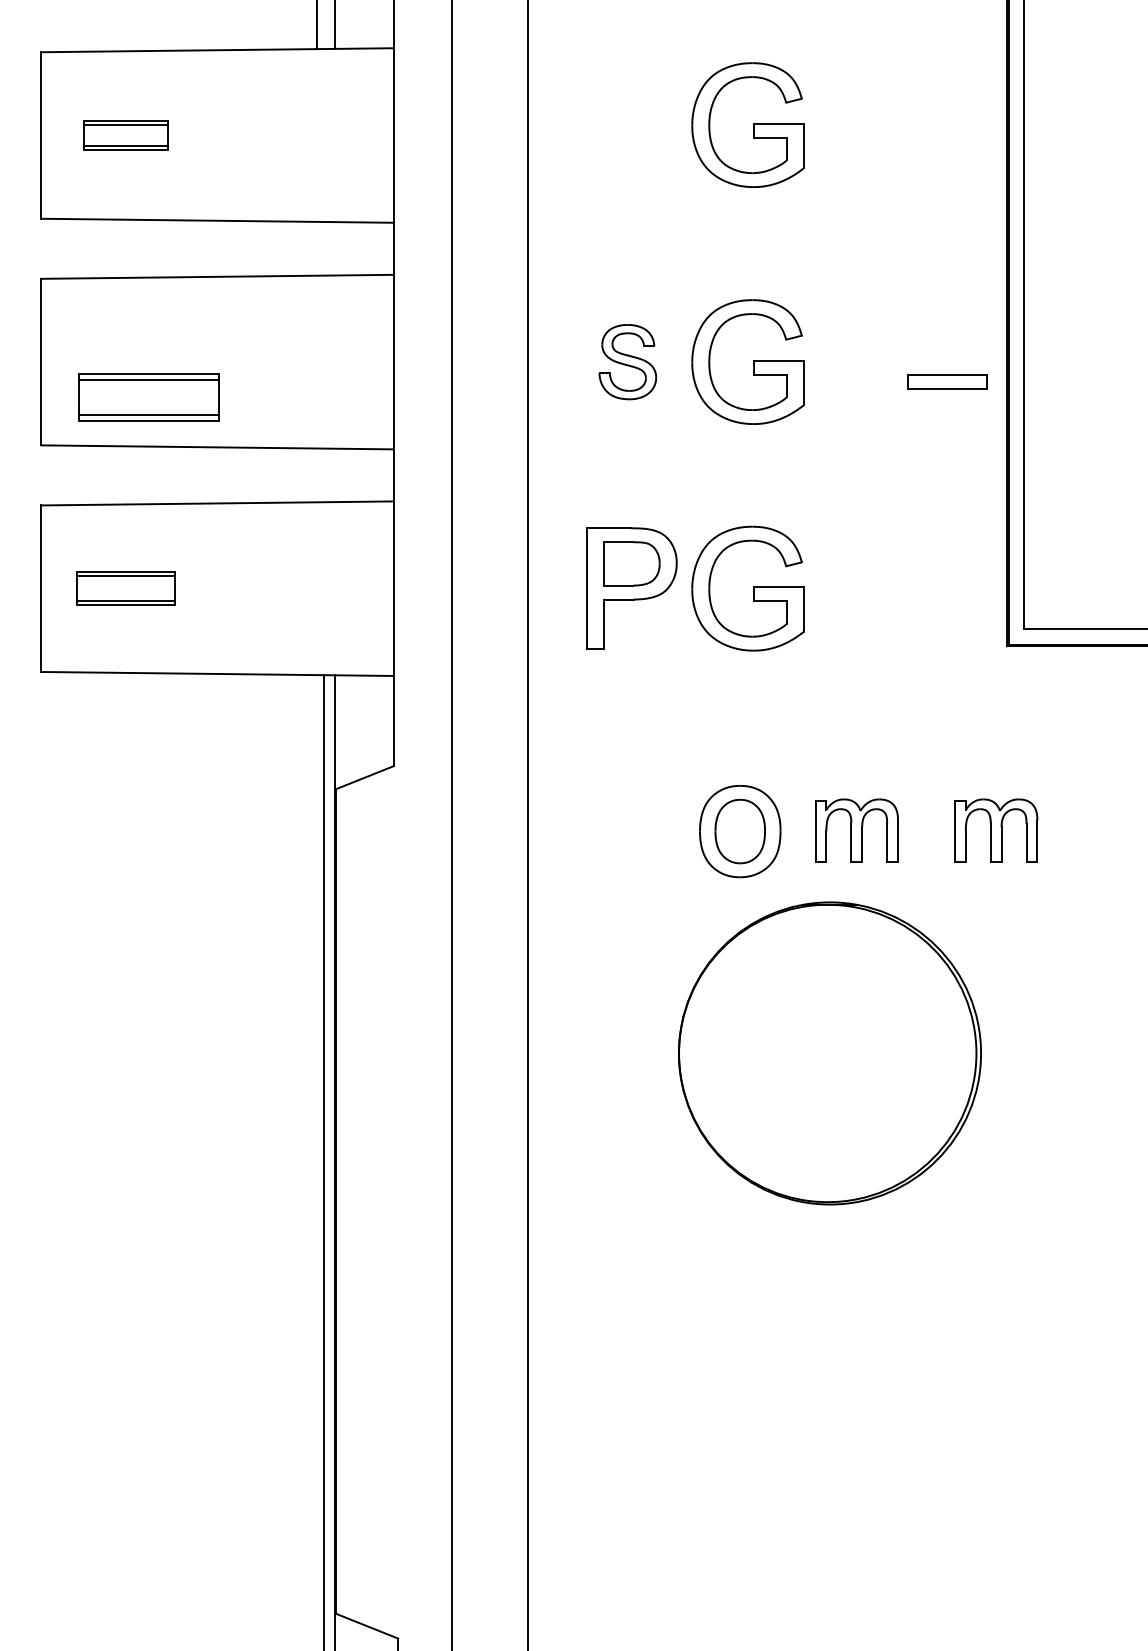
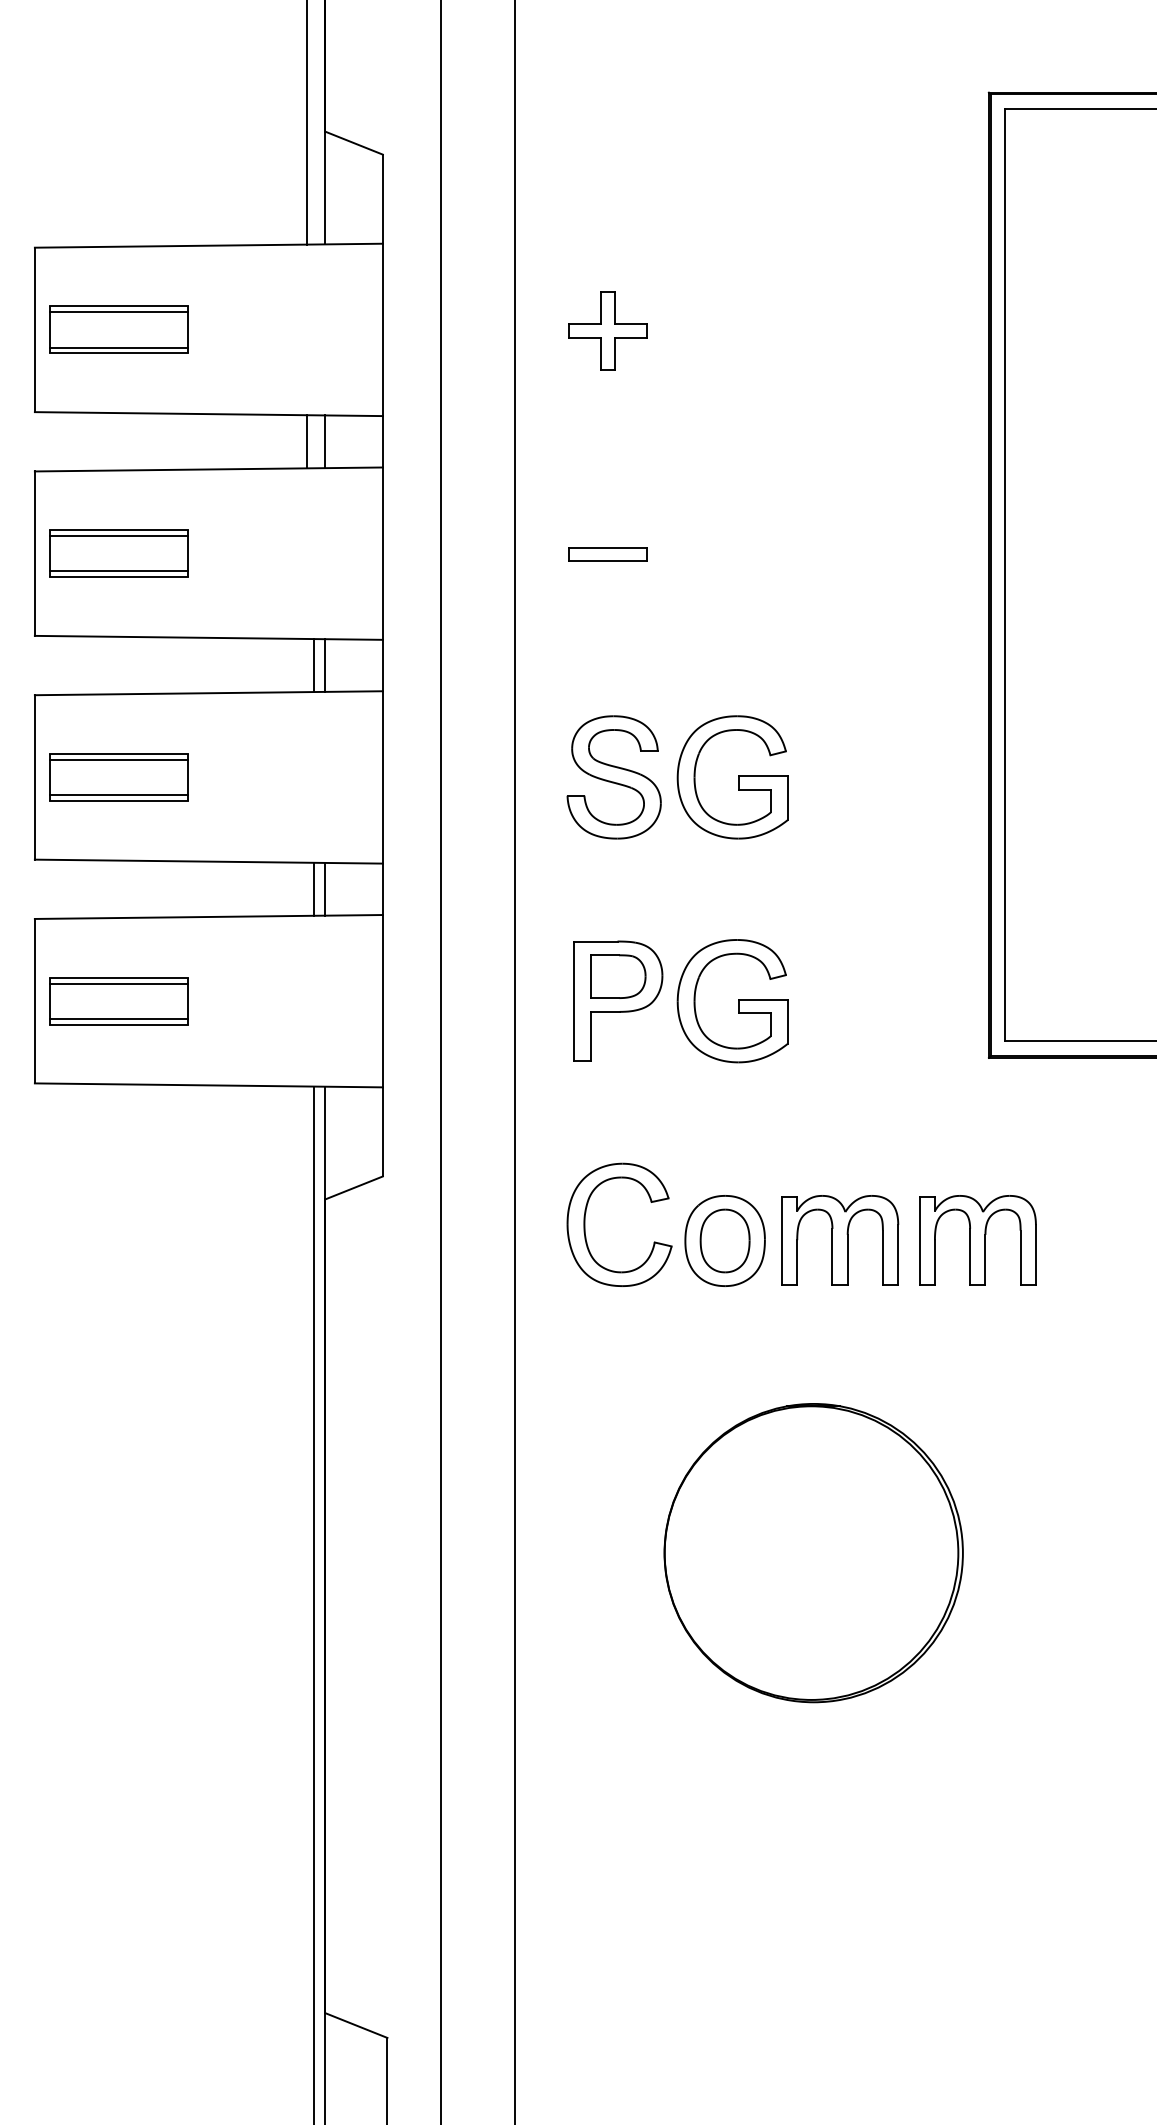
part: (747, 125) -> (732, 543), removed
part: (125, 135) -> (118, 553), size x1.67
line: (324, 248) -> (314, 665), added
line: (335, 248) -> (325, 665), added
part: (627, 362) -> (613, 777), size x1.67
part: (947, 382) -> (607, 554), moved
part: (149, 397) -> (118, 777), moved
line: (324, 474) -> (314, 888), added
line: (335, 474) -> (325, 888), added
part: (125, 589) -> (118, 1001), size x1.43
part: (598, 814) -> (585, 1224), added
part: (857, 831) -> (840, 1240), size x1.43
part: (995, 831) -> (977, 1240), size x1.43
part: (829, 1053) -> (813, 1553), moved

